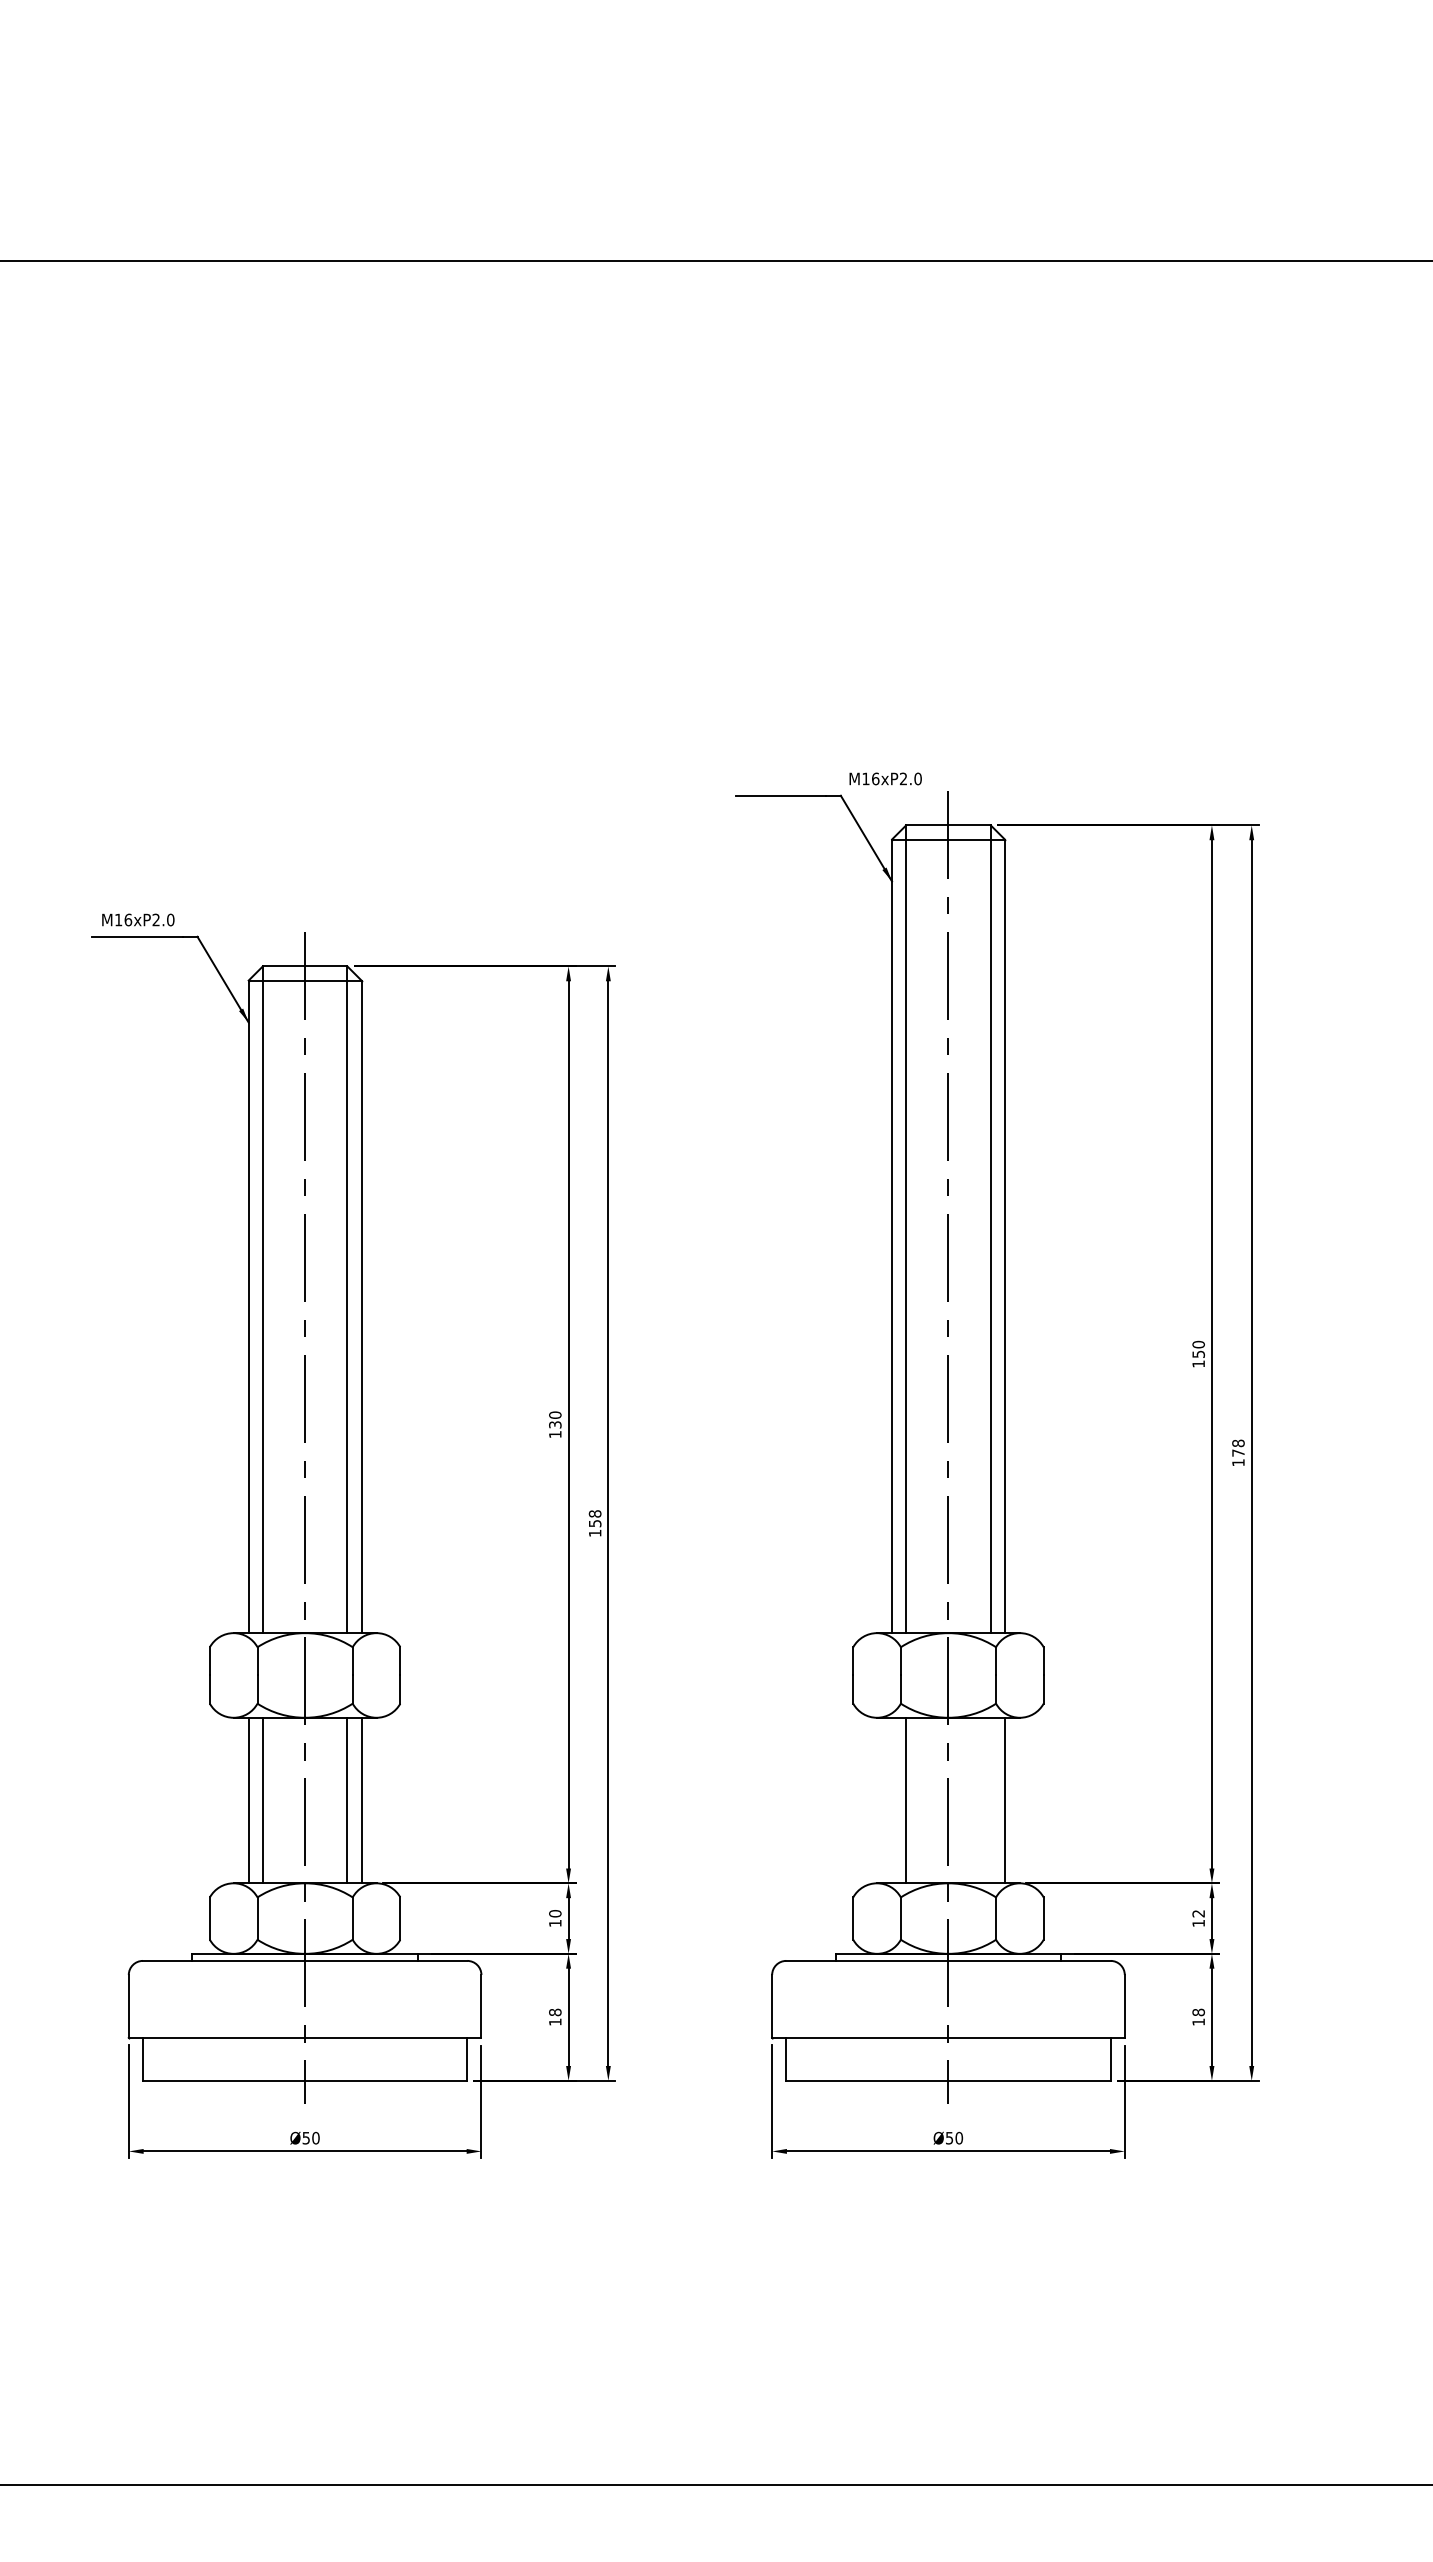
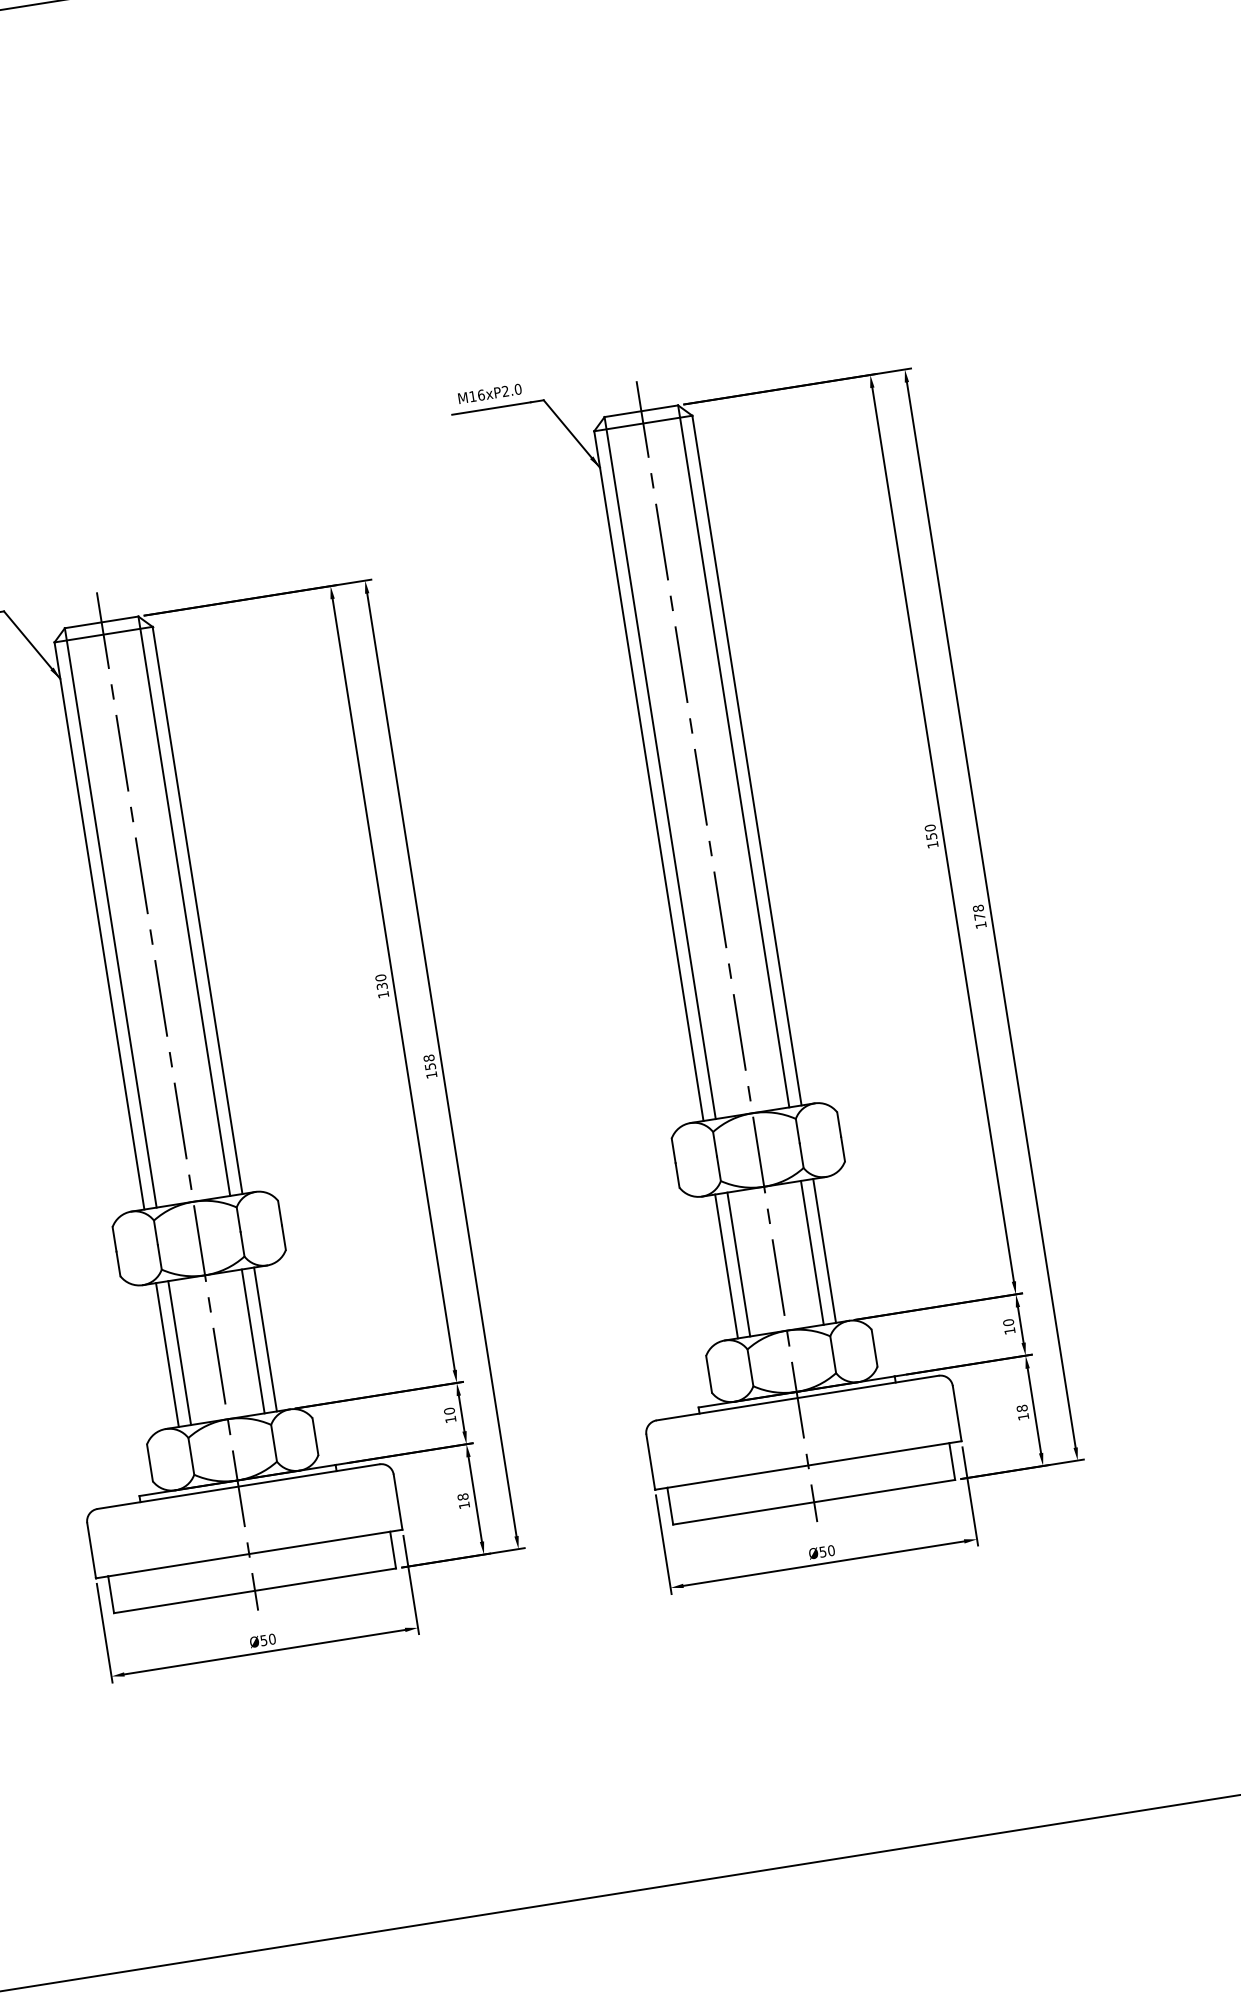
text: (885, 778) -> (489, 393), moved
line: (892, 1800) -> (726, 1266), added
line: (990, 1800) -> (812, 1252), added
text: (1198, 1913) -> (1008, 1322), 12 -> 10

